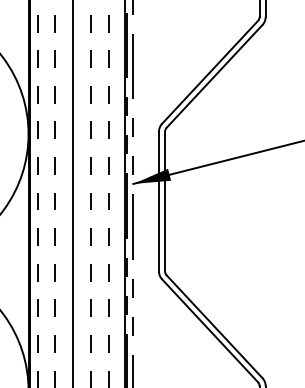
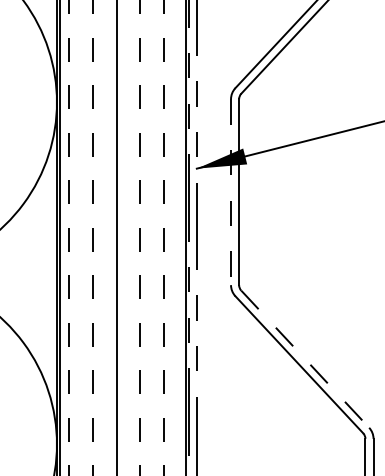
line: (158, 201) -> (230, 192), solid -> dashed
line: (214, 327) -> (305, 360), solid -> dashed

